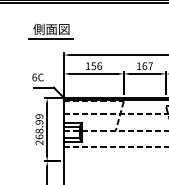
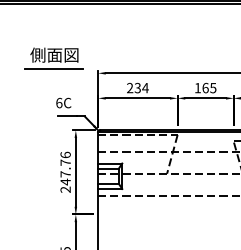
part: (50, 31) -> (53, 58), moved
text: (93, 65) -> (137, 87), 156 -> 234
text: (150, 66) -> (213, 88), 167 -> 165
text: (39, 126) -> (65, 168), 268.99 -> 247.76

